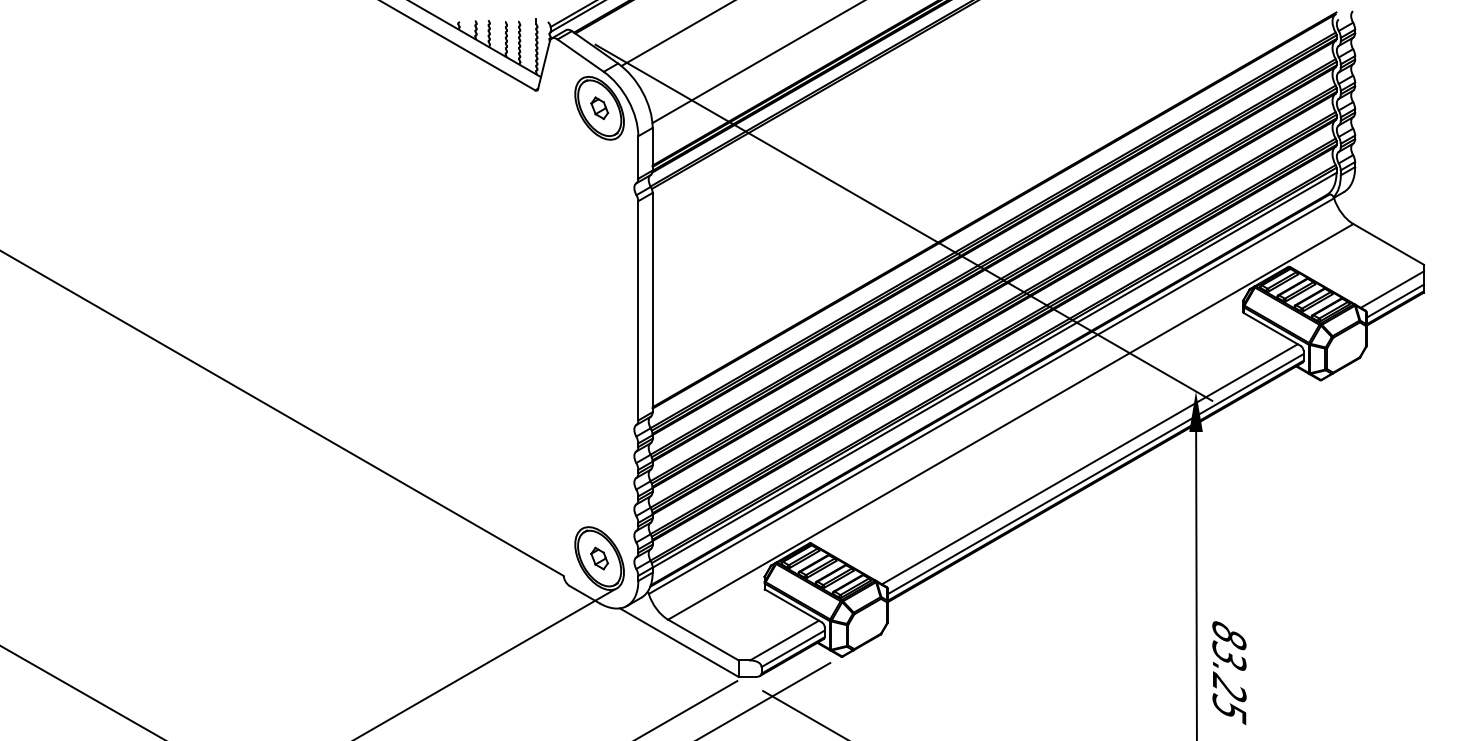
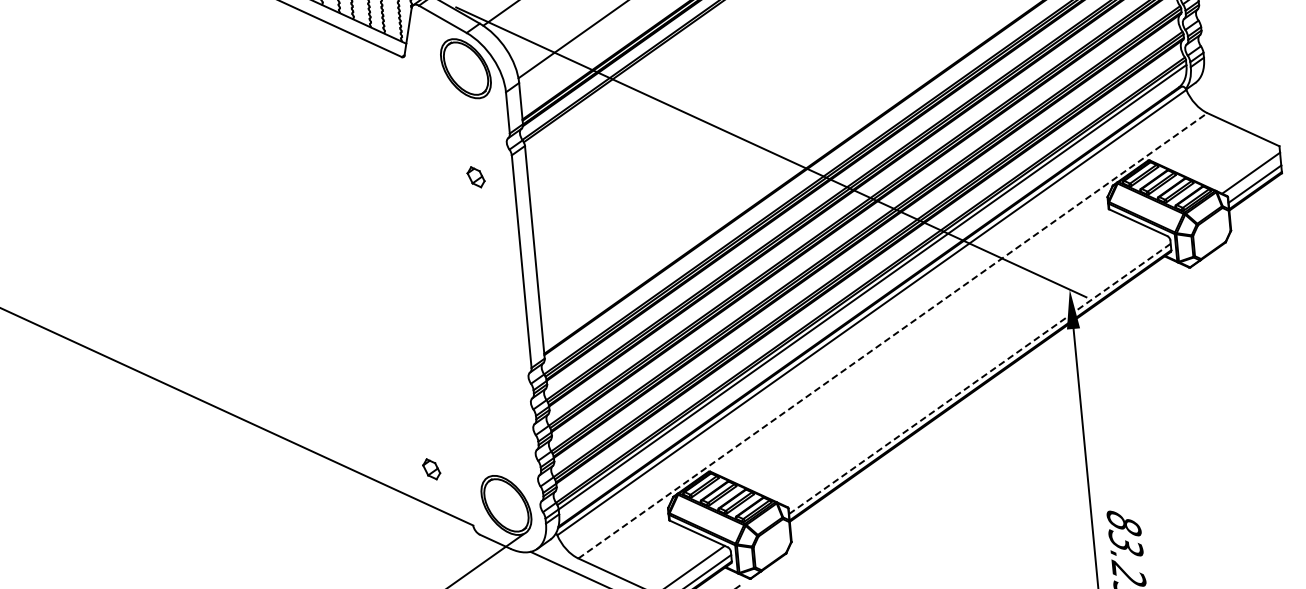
part: (599, 107) -> (475, 176), moved
line: (1010, 421) -> (892, 335), solid -> dashed
line: (1089, 464) -> (973, 370), removed
line: (1096, 473) -> (980, 378), solid -> dashed
part: (599, 558) -> (431, 469), moved

